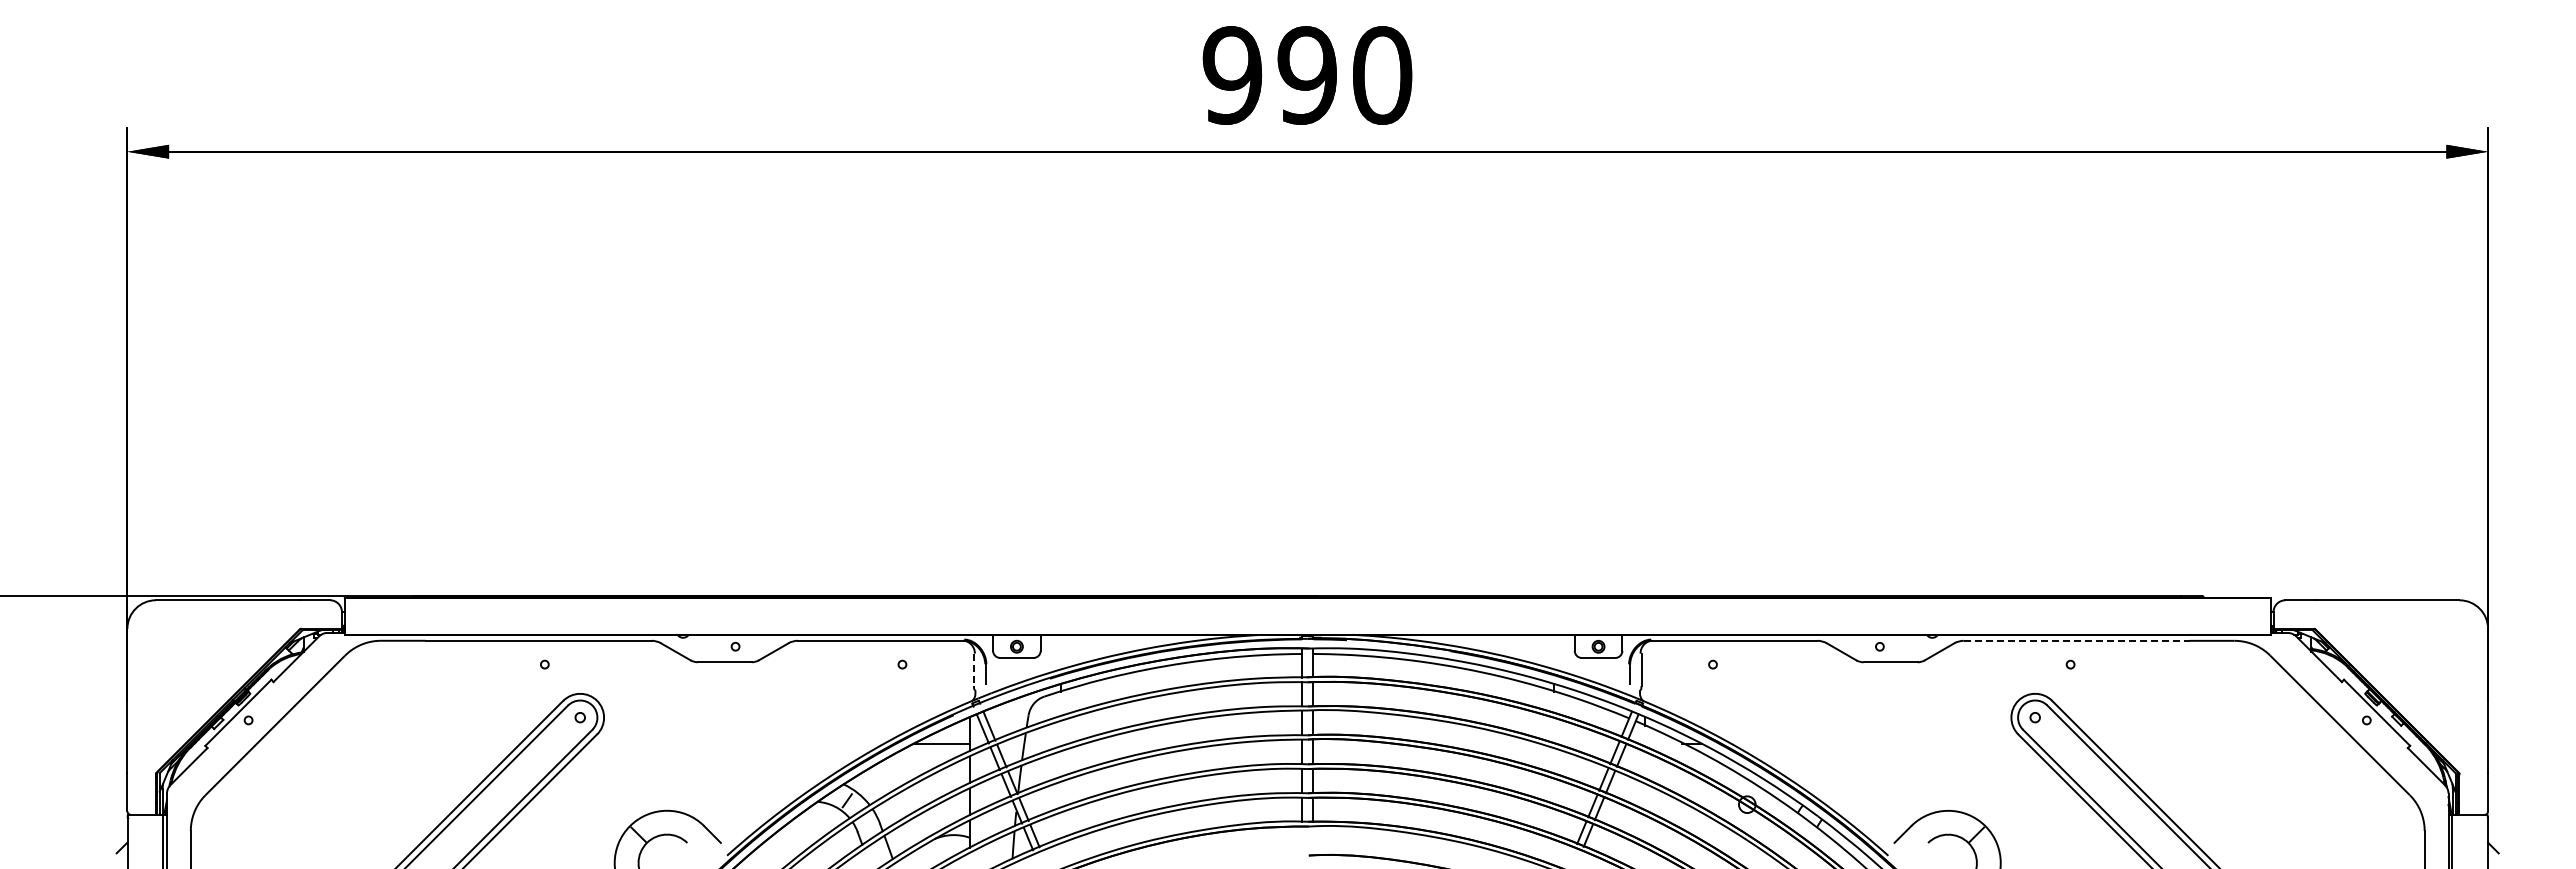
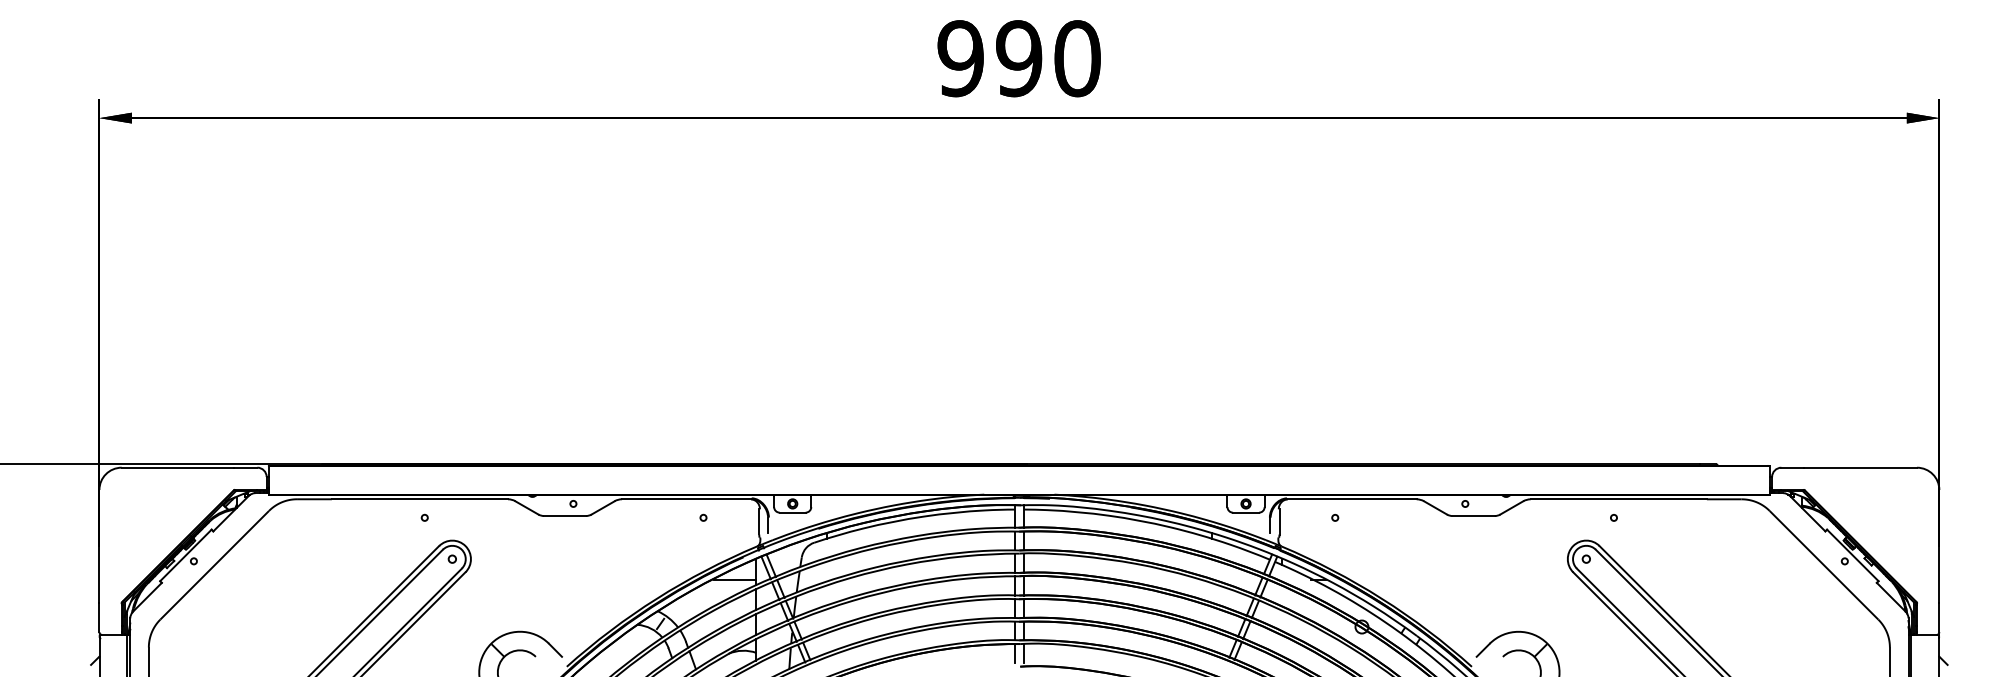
line: (2077, 640) -> (1619, 499), dashed -> solid
line: (973, 670) -> (758, 522), dashed -> solid
line: (1302, 838) -> (1015, 653), added
line: (1313, 838) -> (1023, 653), added

